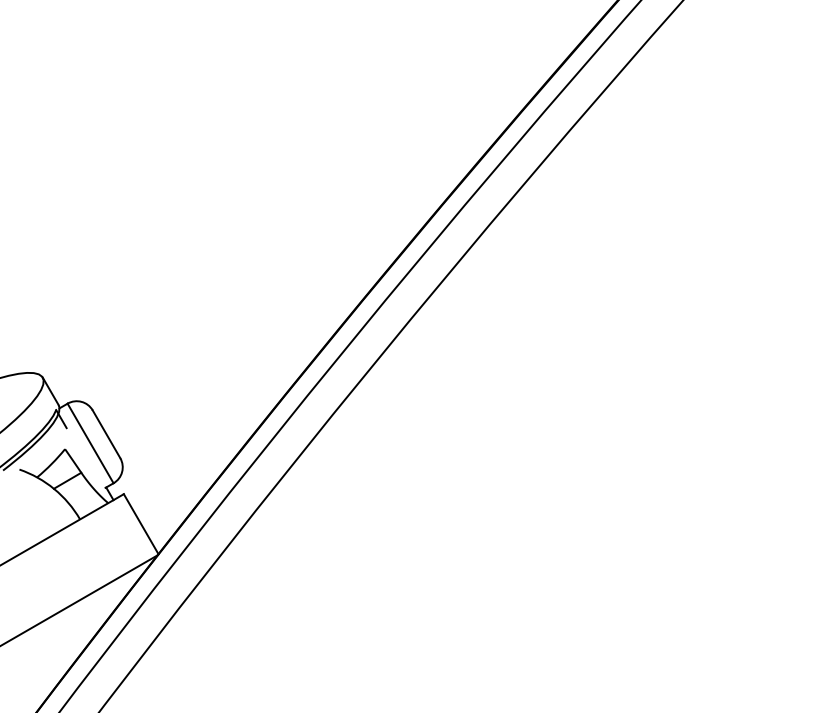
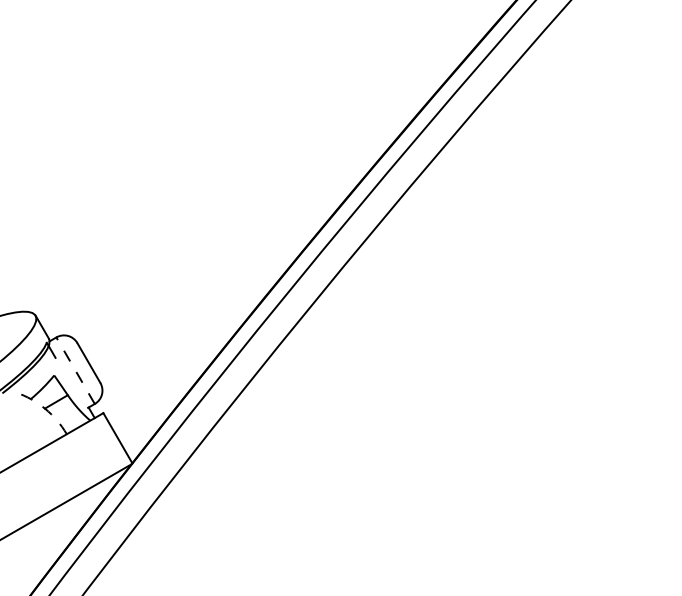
line: (90, 443) -> (75, 370), solid -> dashed
arc: (54, 488) -> (45, 408), solid -> dashed

